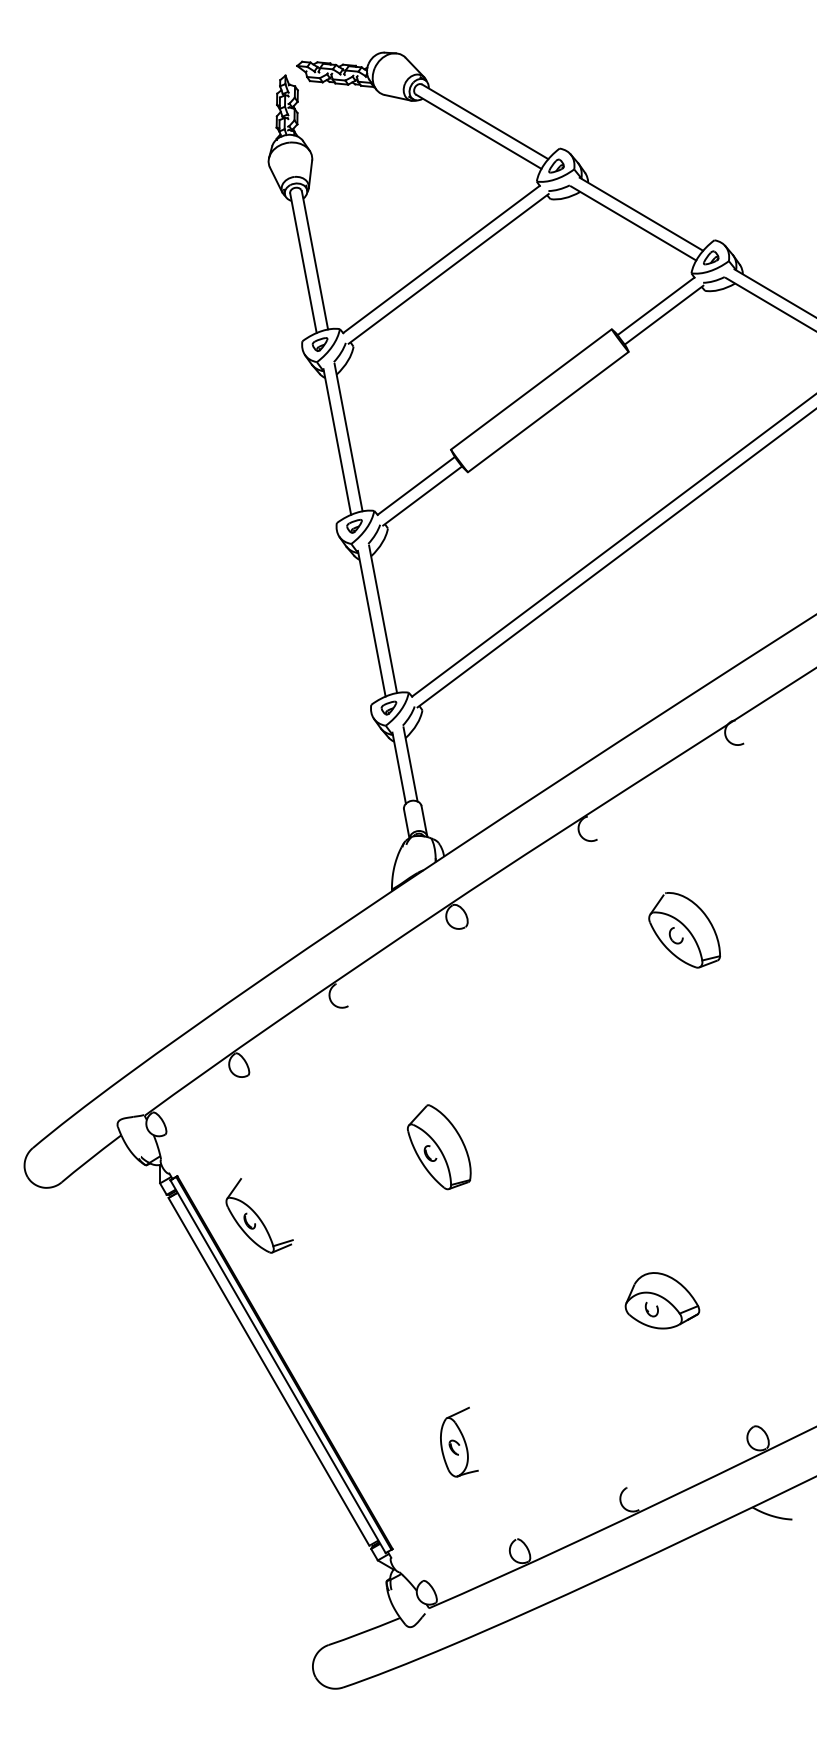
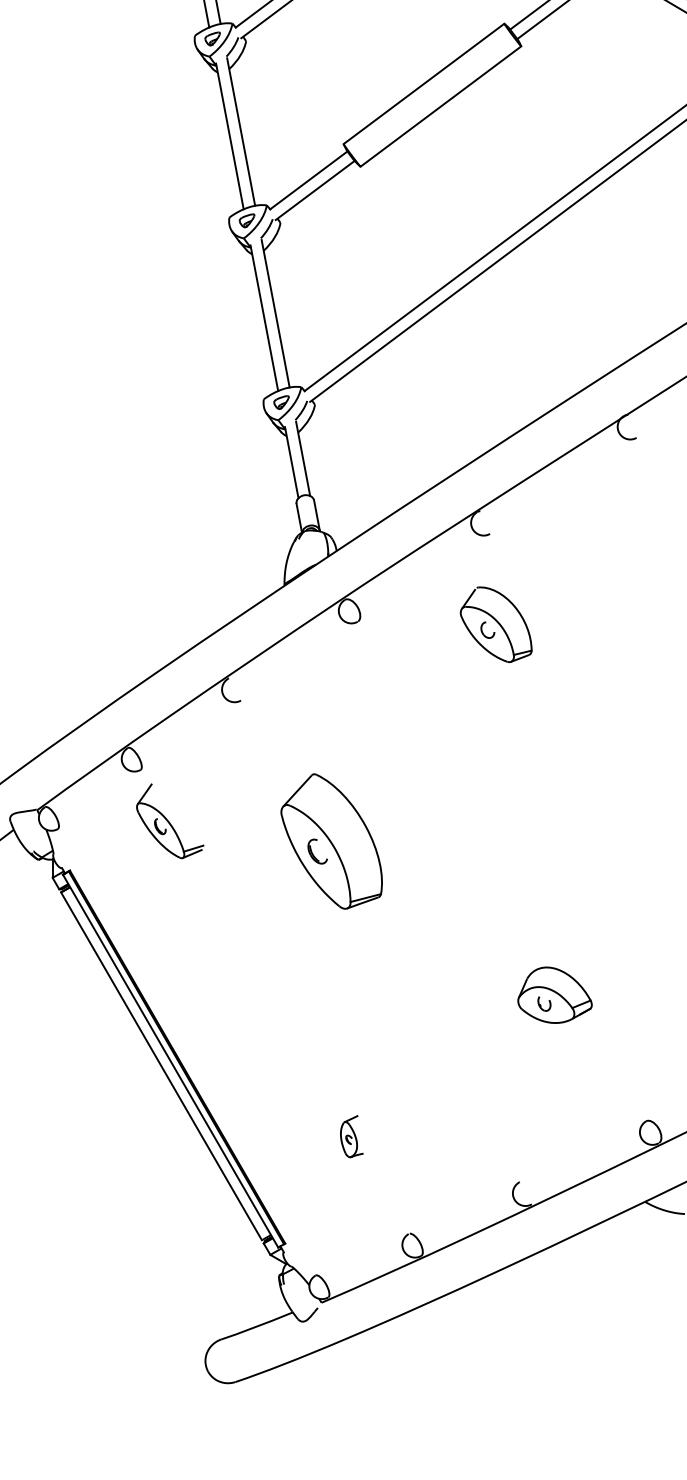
part: (684, 930) -> (496, 624), moved
part: (439, 1147) -> (332, 841), size x1.6
part: (259, 1215) -> (170, 820), moved
part: (459, 1441) -> (352, 1135), size x0.6

